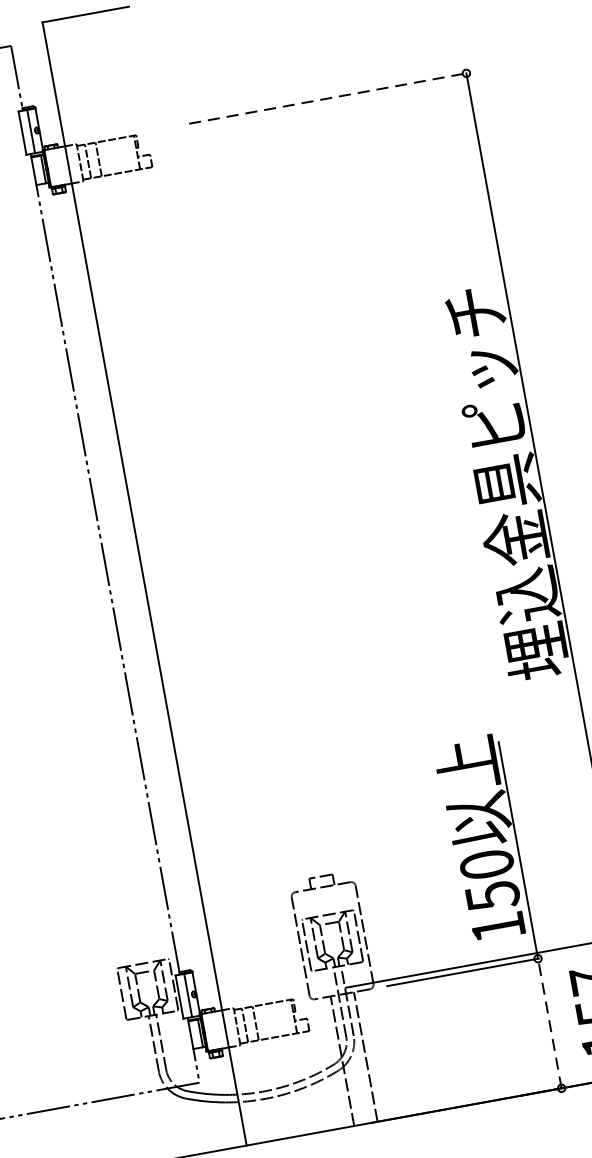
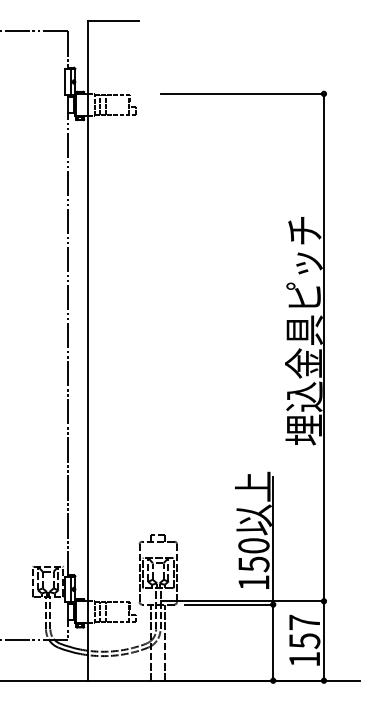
line: (327, 97) -> (242, 93), dashed -> solid
line: (550, 1023) -> (273, 642), dashed -> solid

